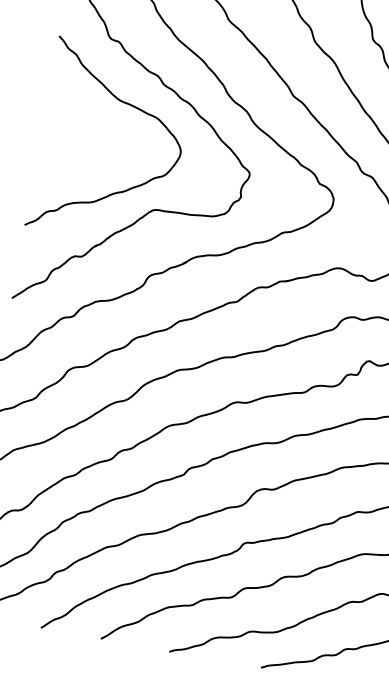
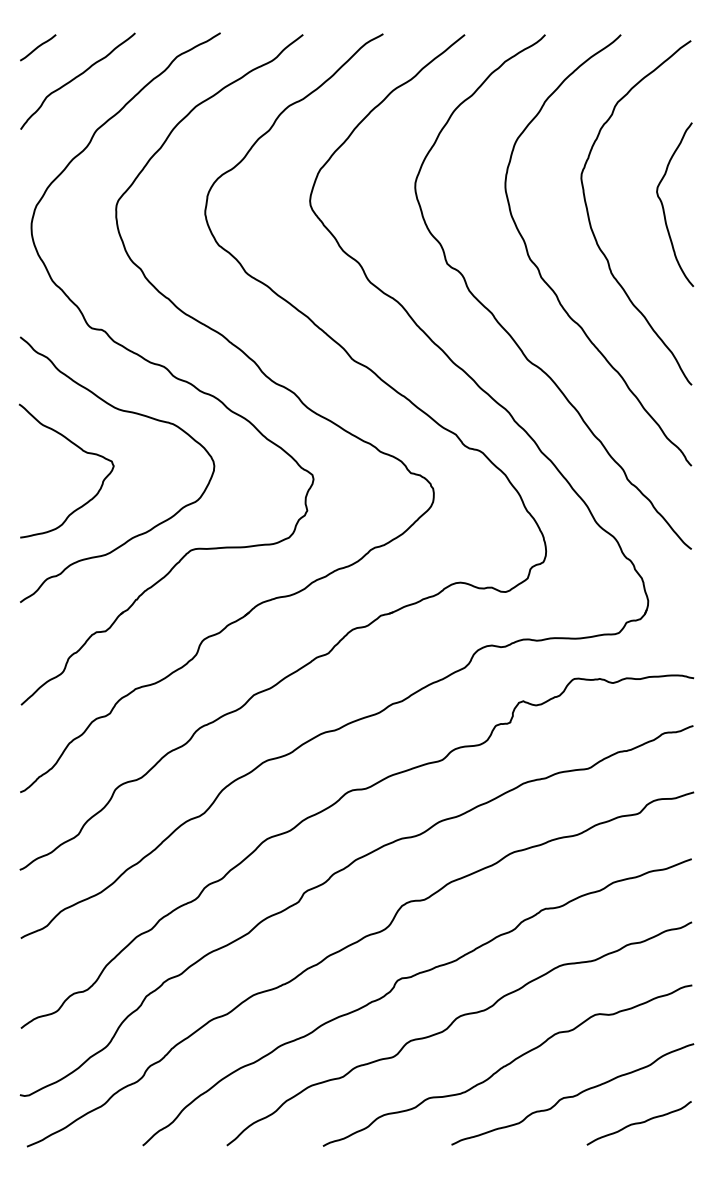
curve: (88, 125) -> (82, 451), added

